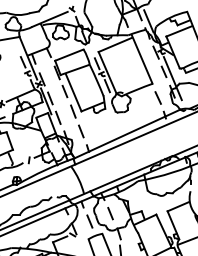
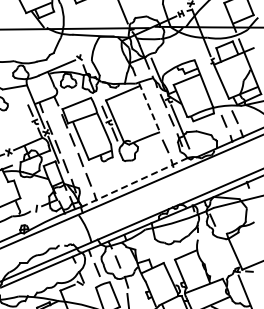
line: (142, 59) -> (149, 107), solid -> dashed
line: (127, 134) -> (134, 182), solid -> dashed

